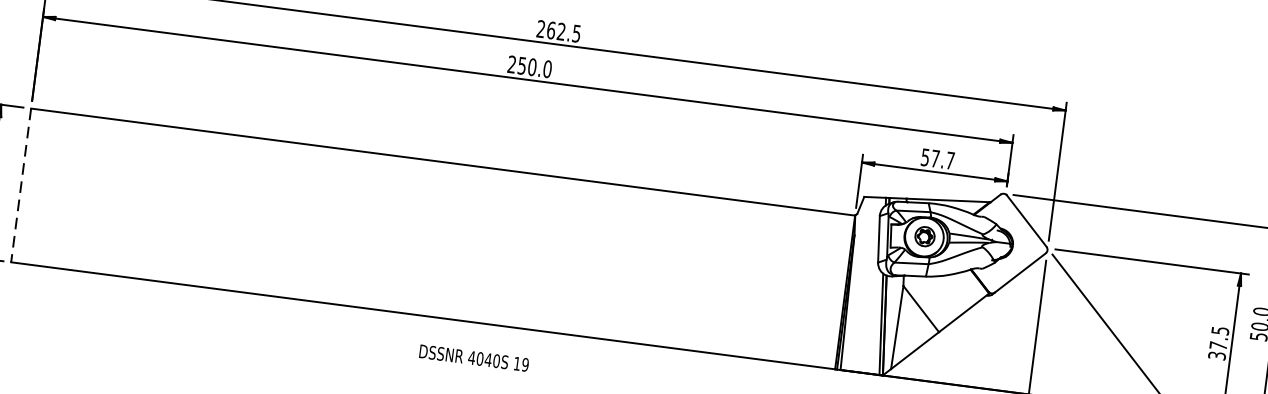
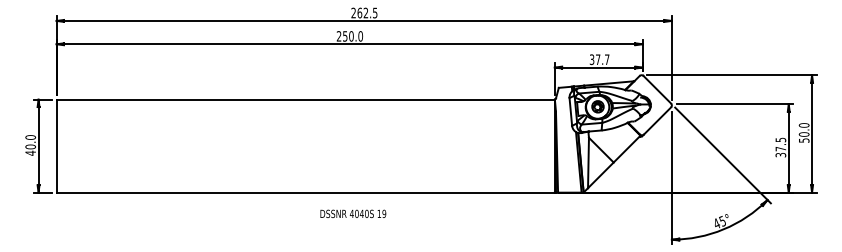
text: (926, 157) -> (592, 59), 57.7 -> 37.7
line: (20, 185) -> (56, 146), dashed -> solid
text: (474, 357) -> (353, 213), moved

